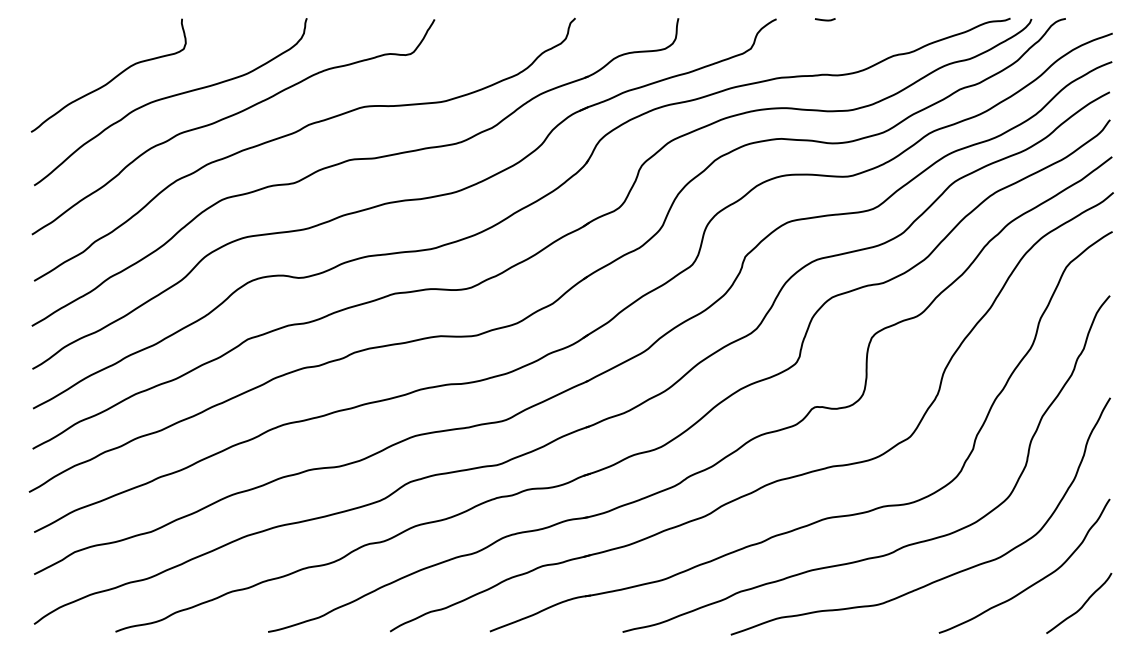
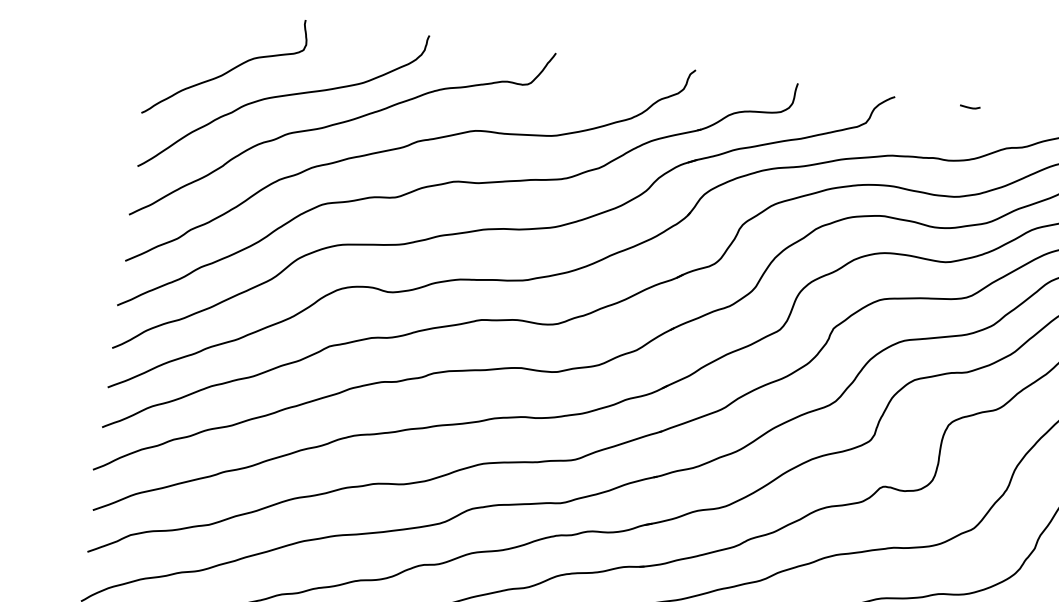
line: (825, 19) -> (970, 107), moved

